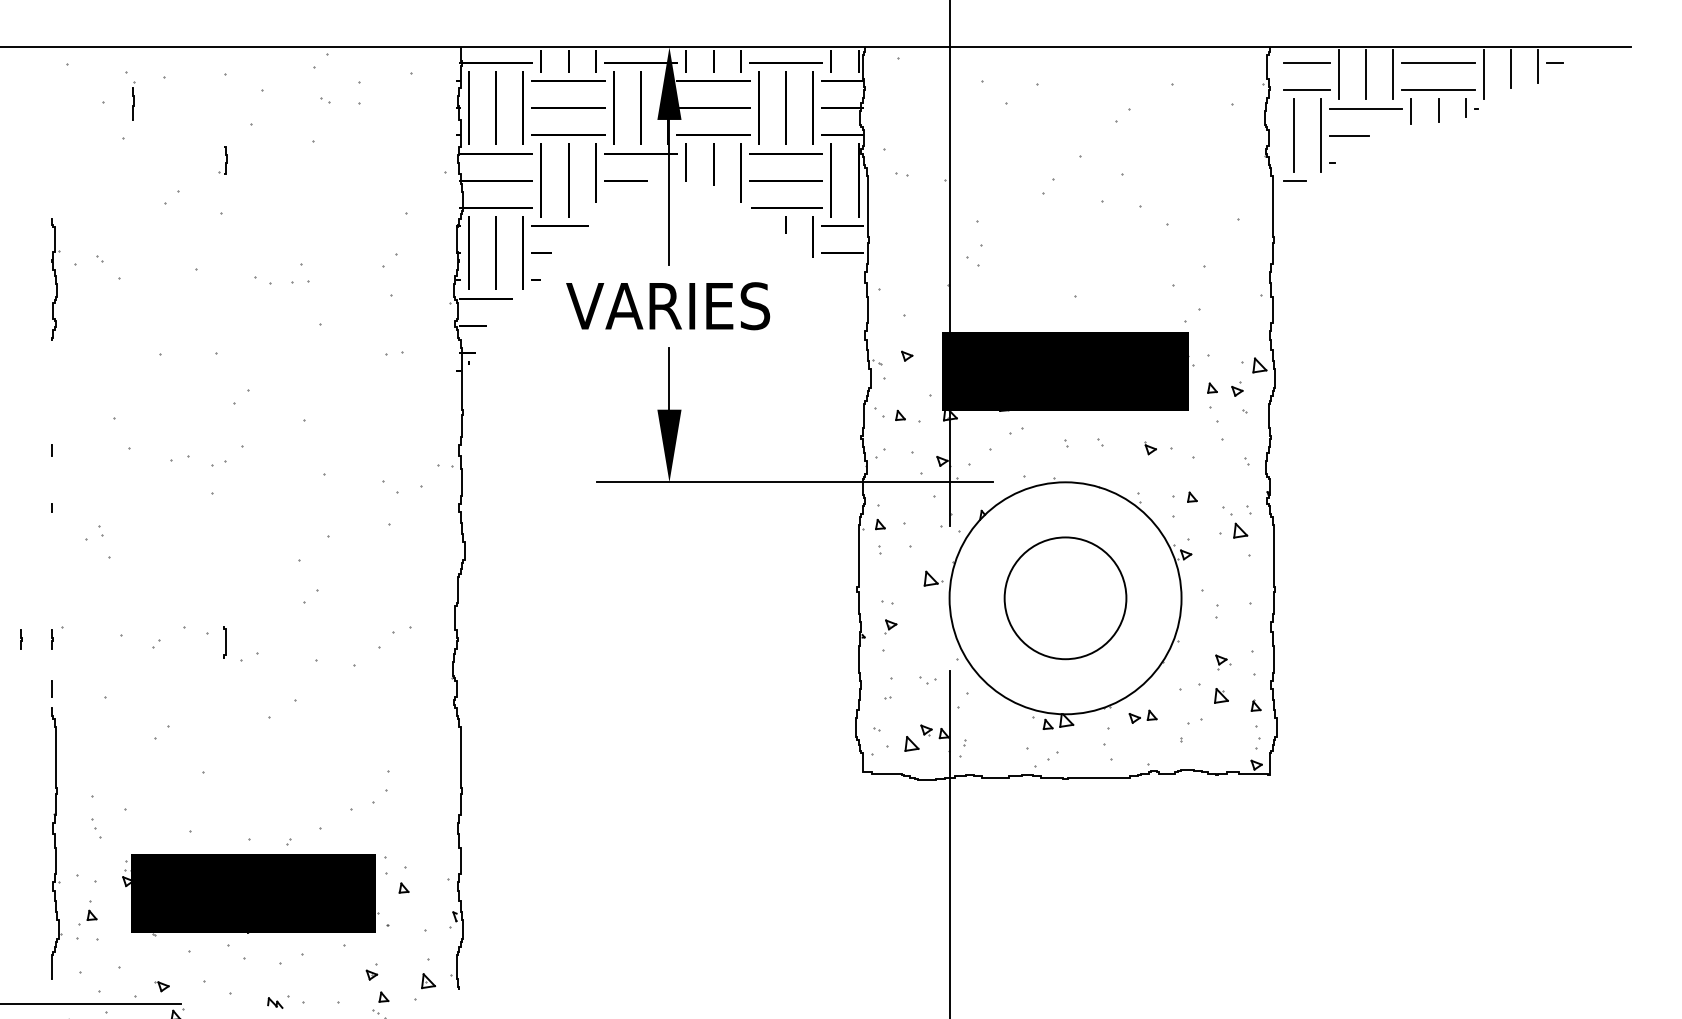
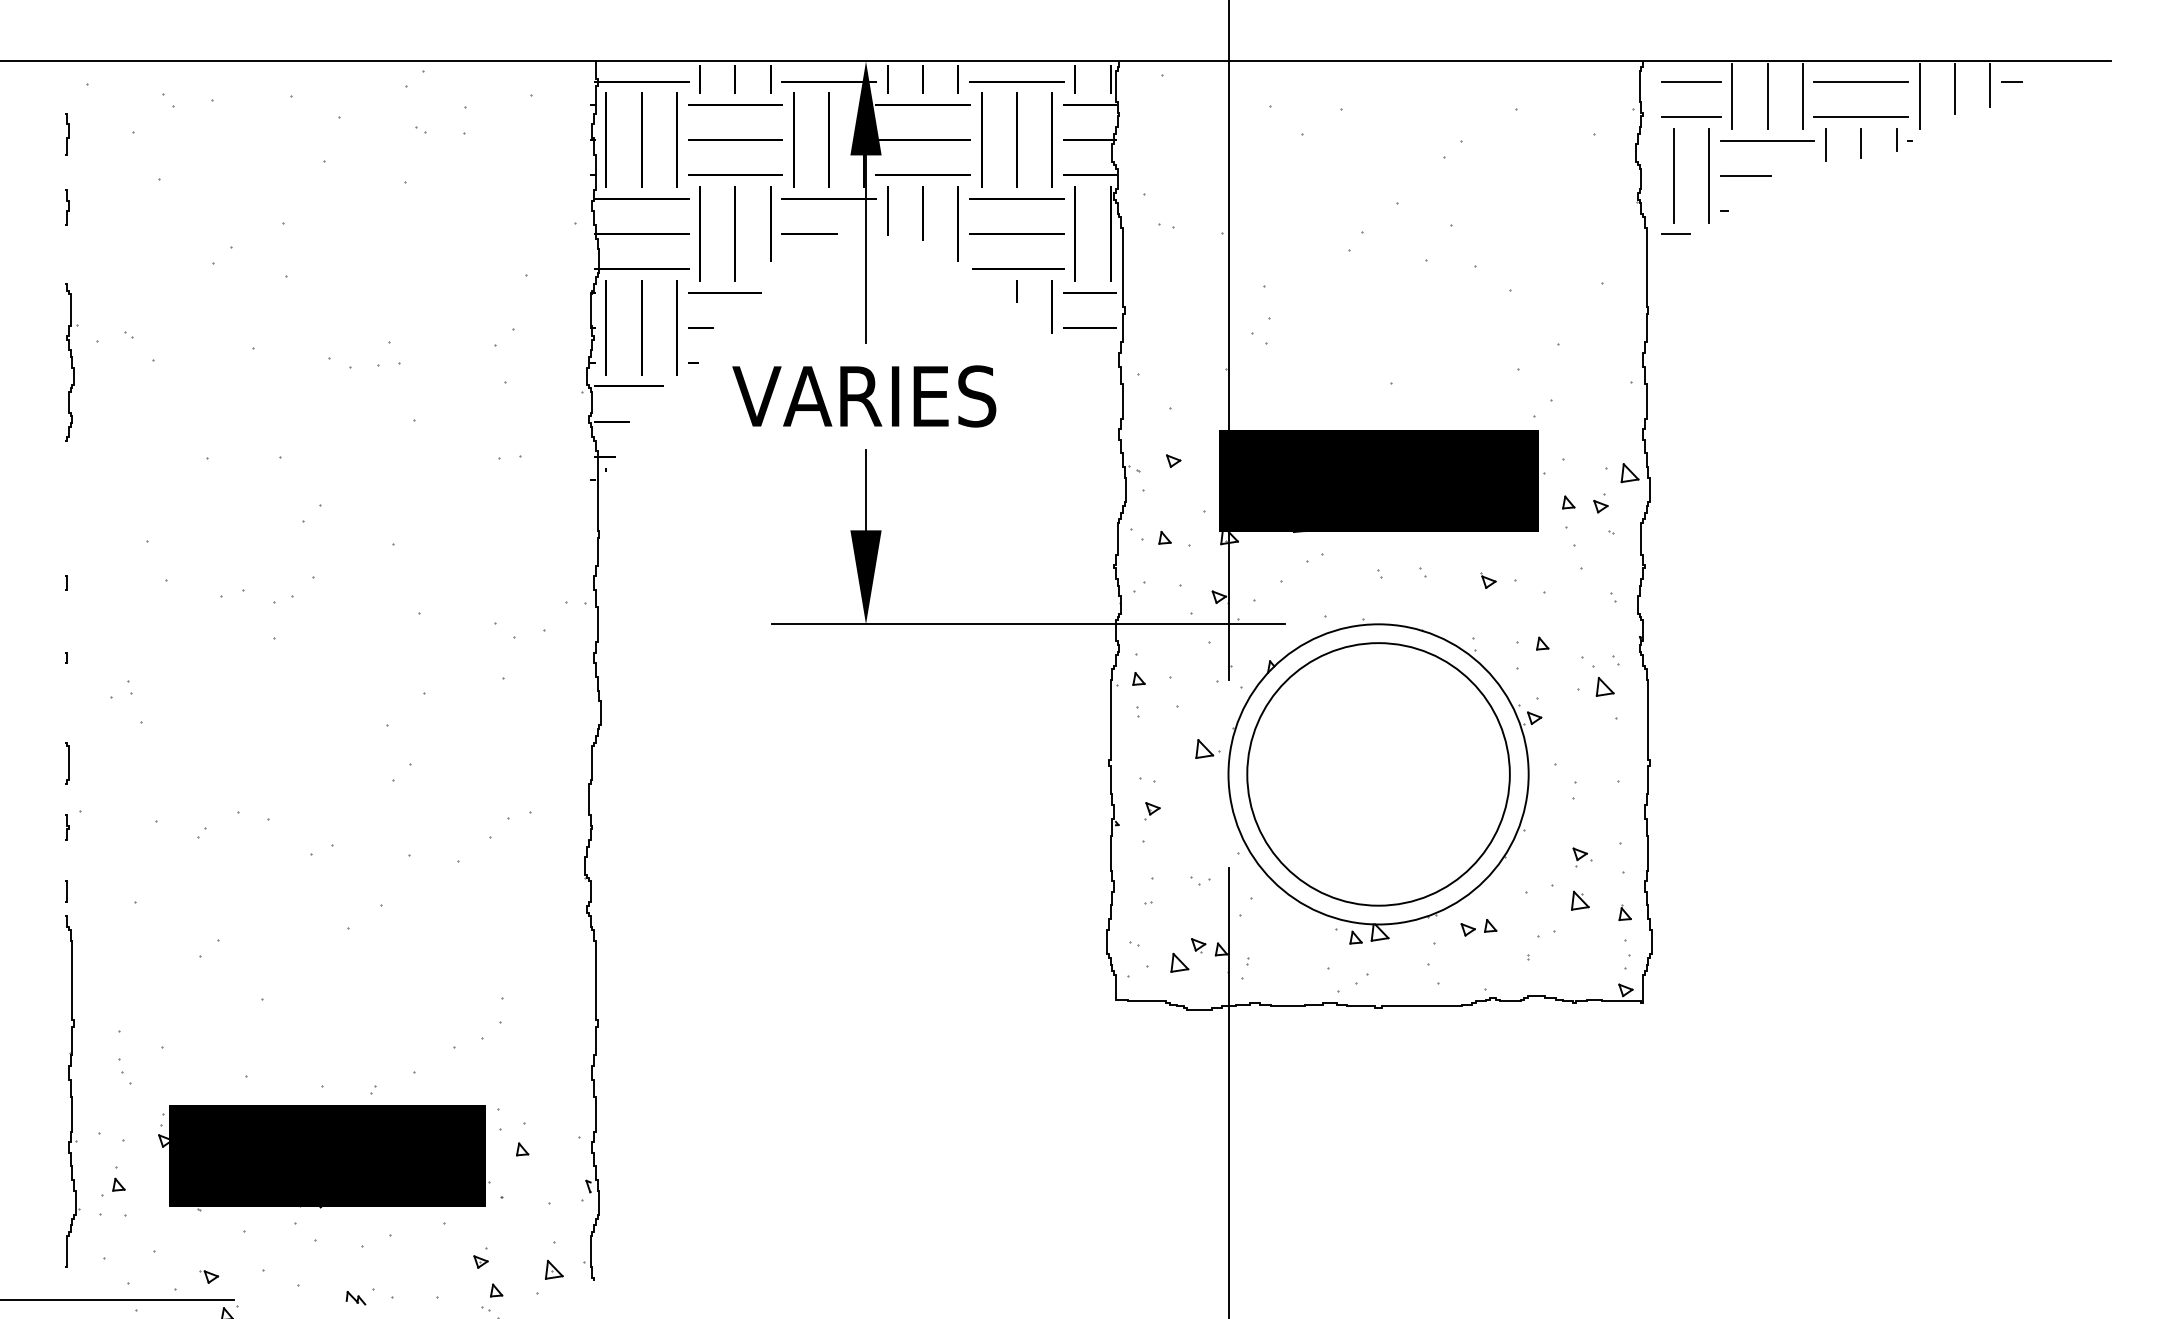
curve: (134, 103) -> (68, 134), moved
curve: (227, 160) -> (68, 207), moved
circle: (1065, 598) -> (1378, 774), size x1.67
curve: (21, 638) -> (27, 826), removed
curve: (225, 642) -> (68, 763), moved

